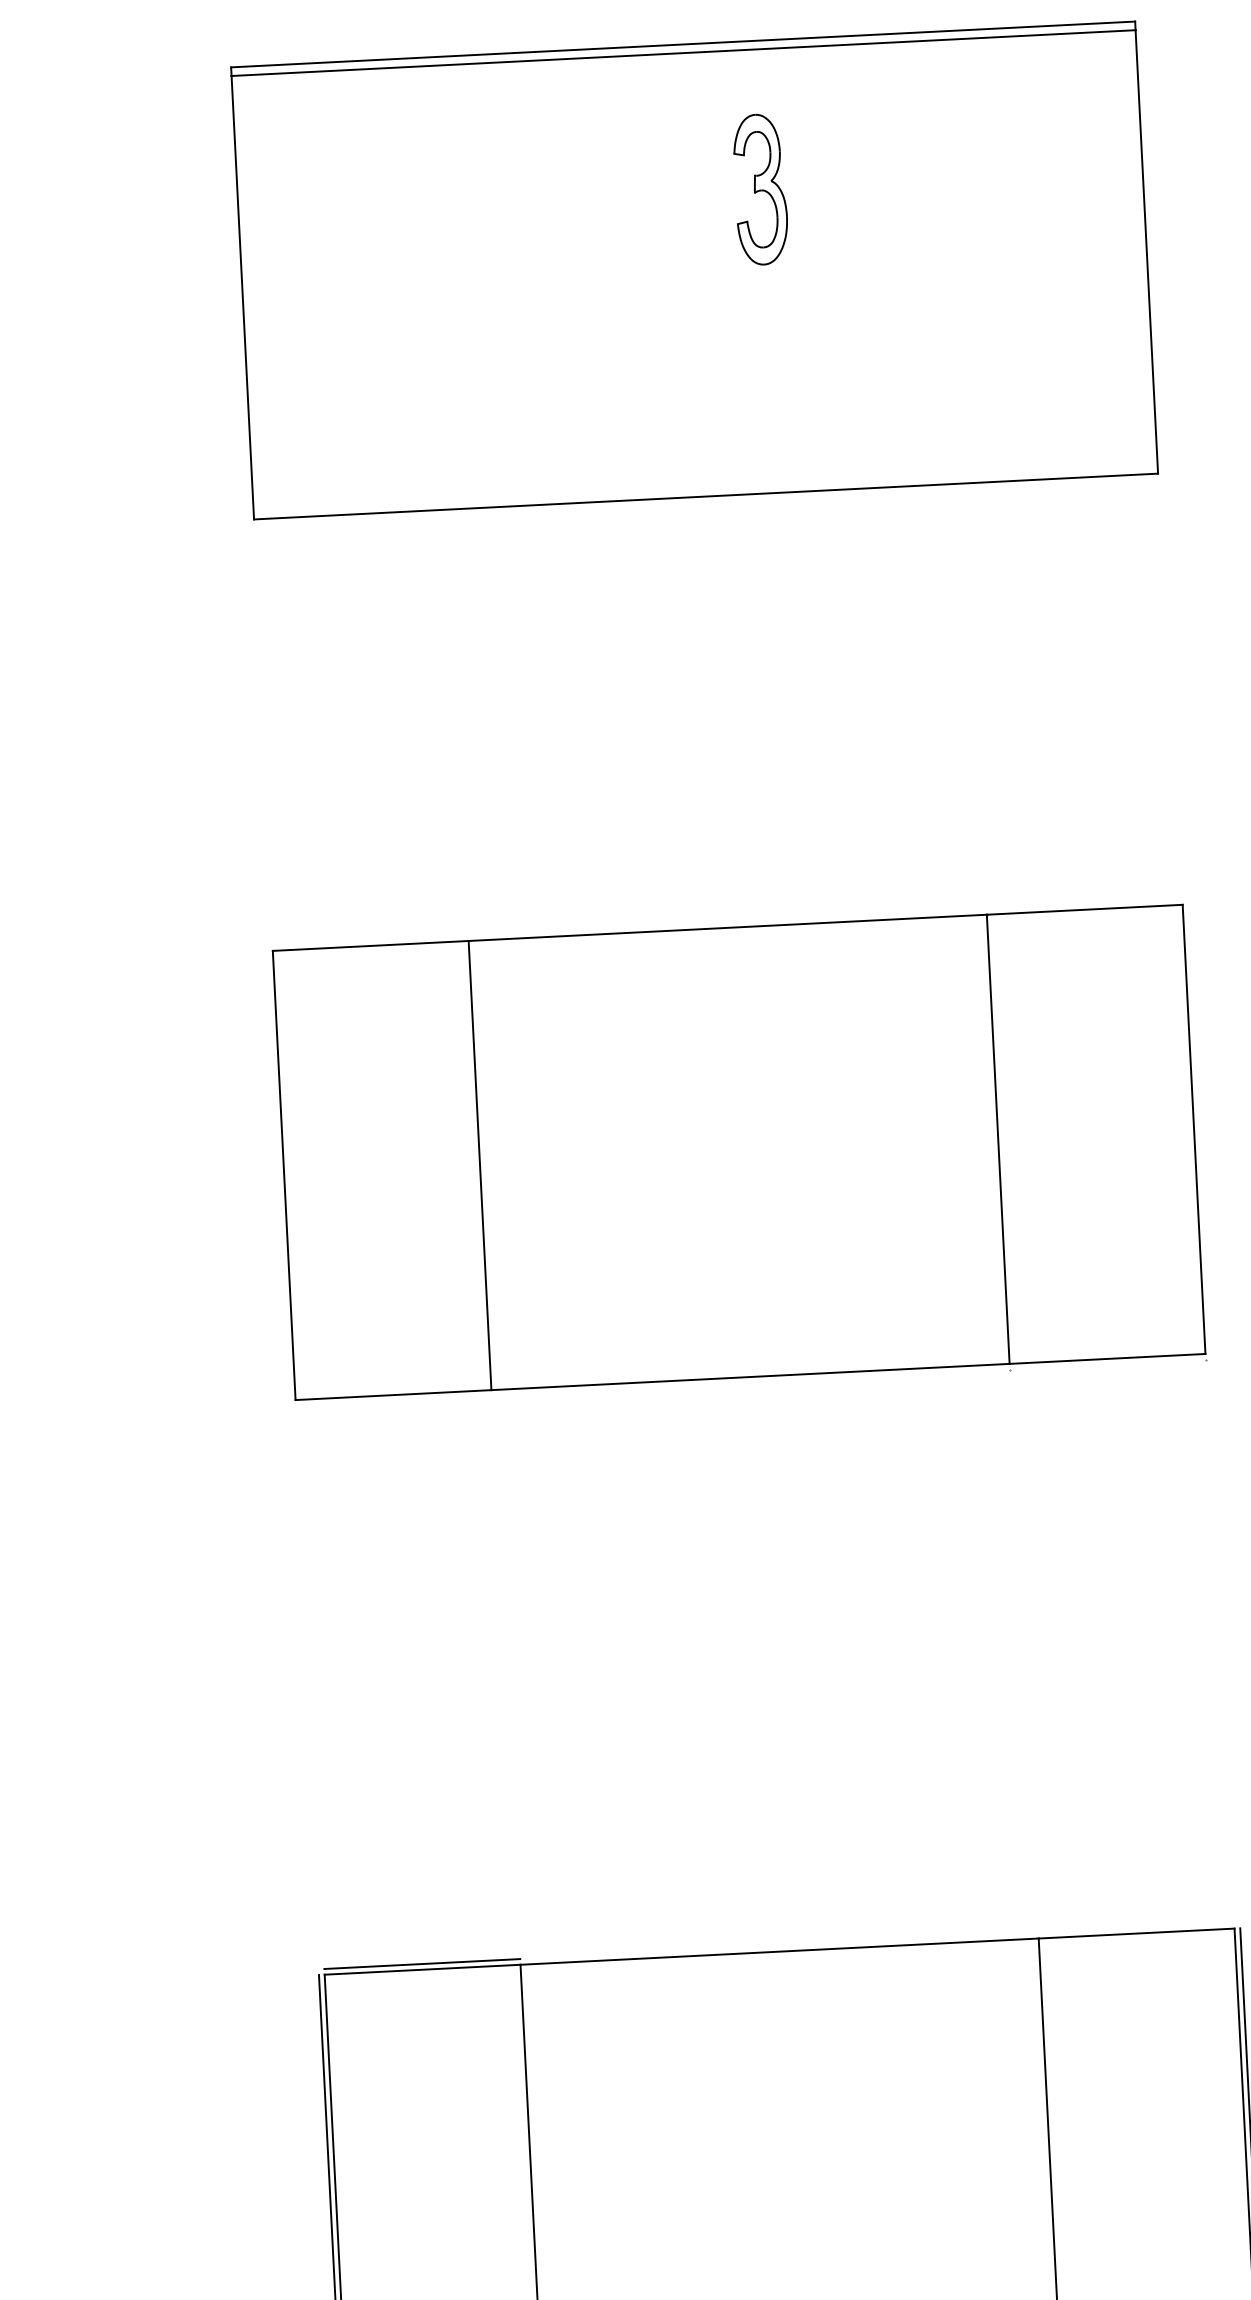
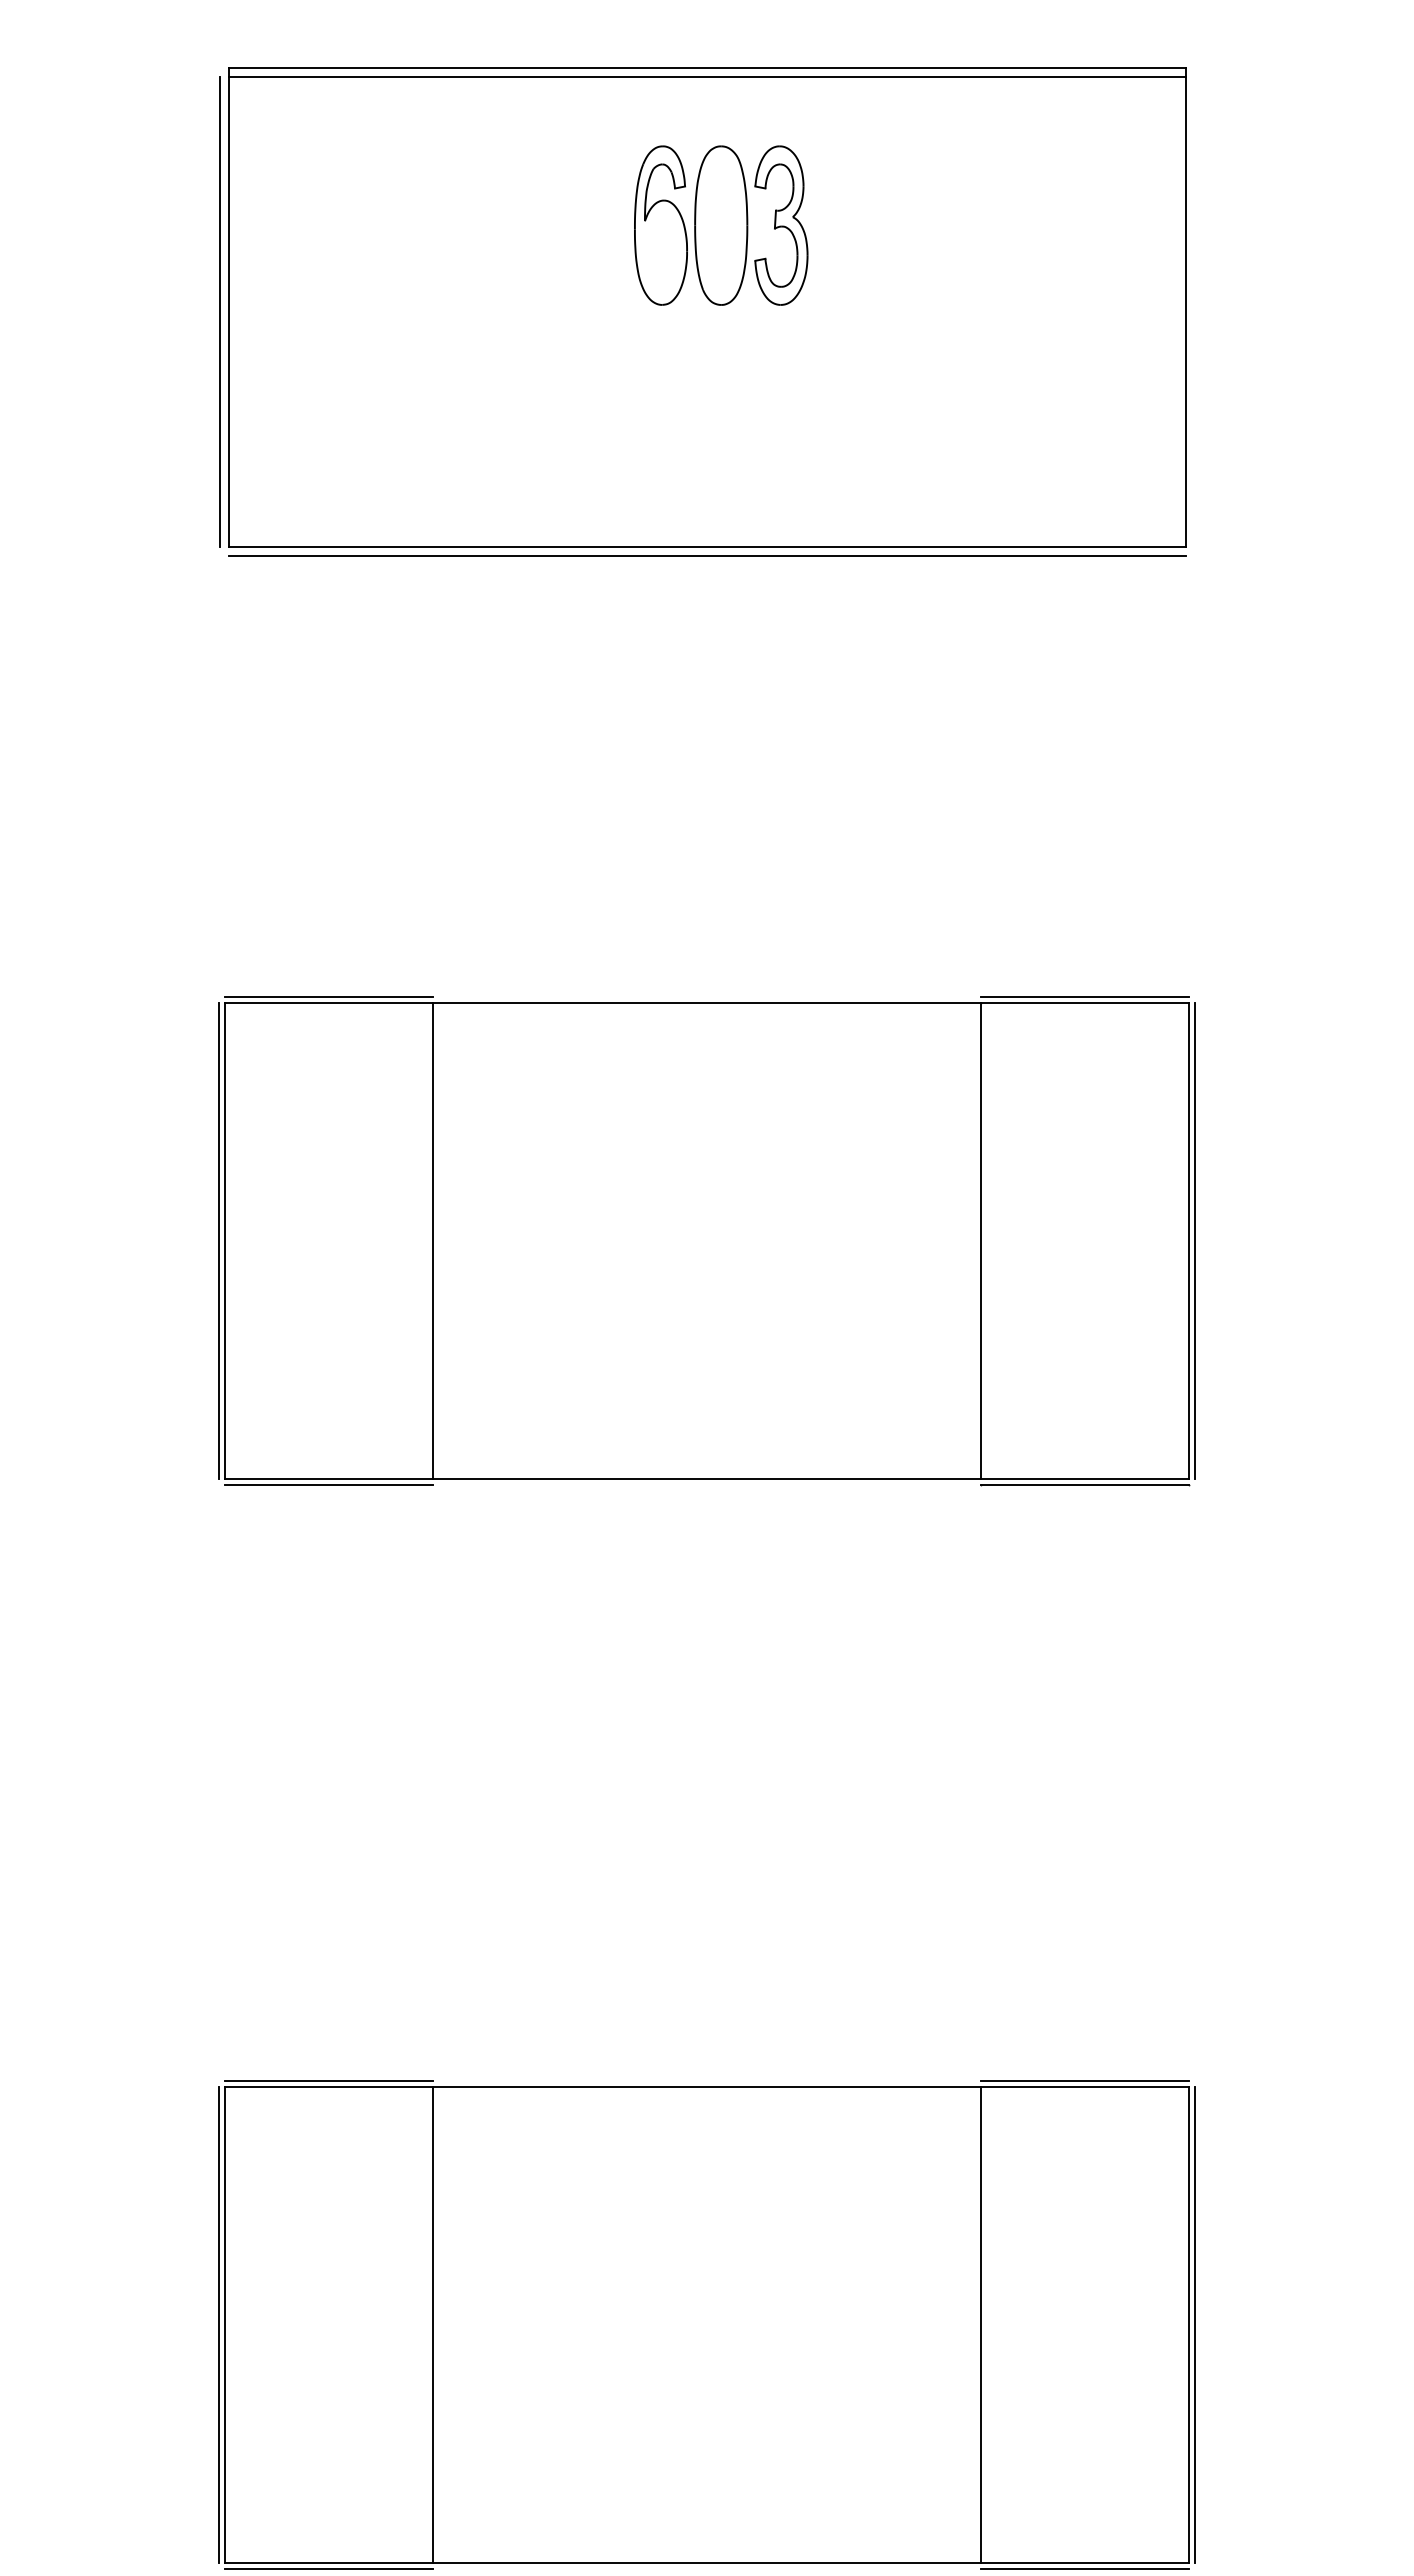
part: (675, 193) -> (691, 225), added
line: (234, 297) -> (219, 311), added
line: (705, 504) -> (706, 555), added
line: (1084, 904) -> (1084, 997), added
line: (369, 940) -> (328, 997), added
line: (1199, 1128) -> (1194, 1240), added
line: (278, 1175) -> (219, 1240), added
line: (1107, 1364) -> (1084, 1484), added
line: (393, 1400) -> (328, 1484), added
line: (1135, 1928) -> (1084, 2081), added

